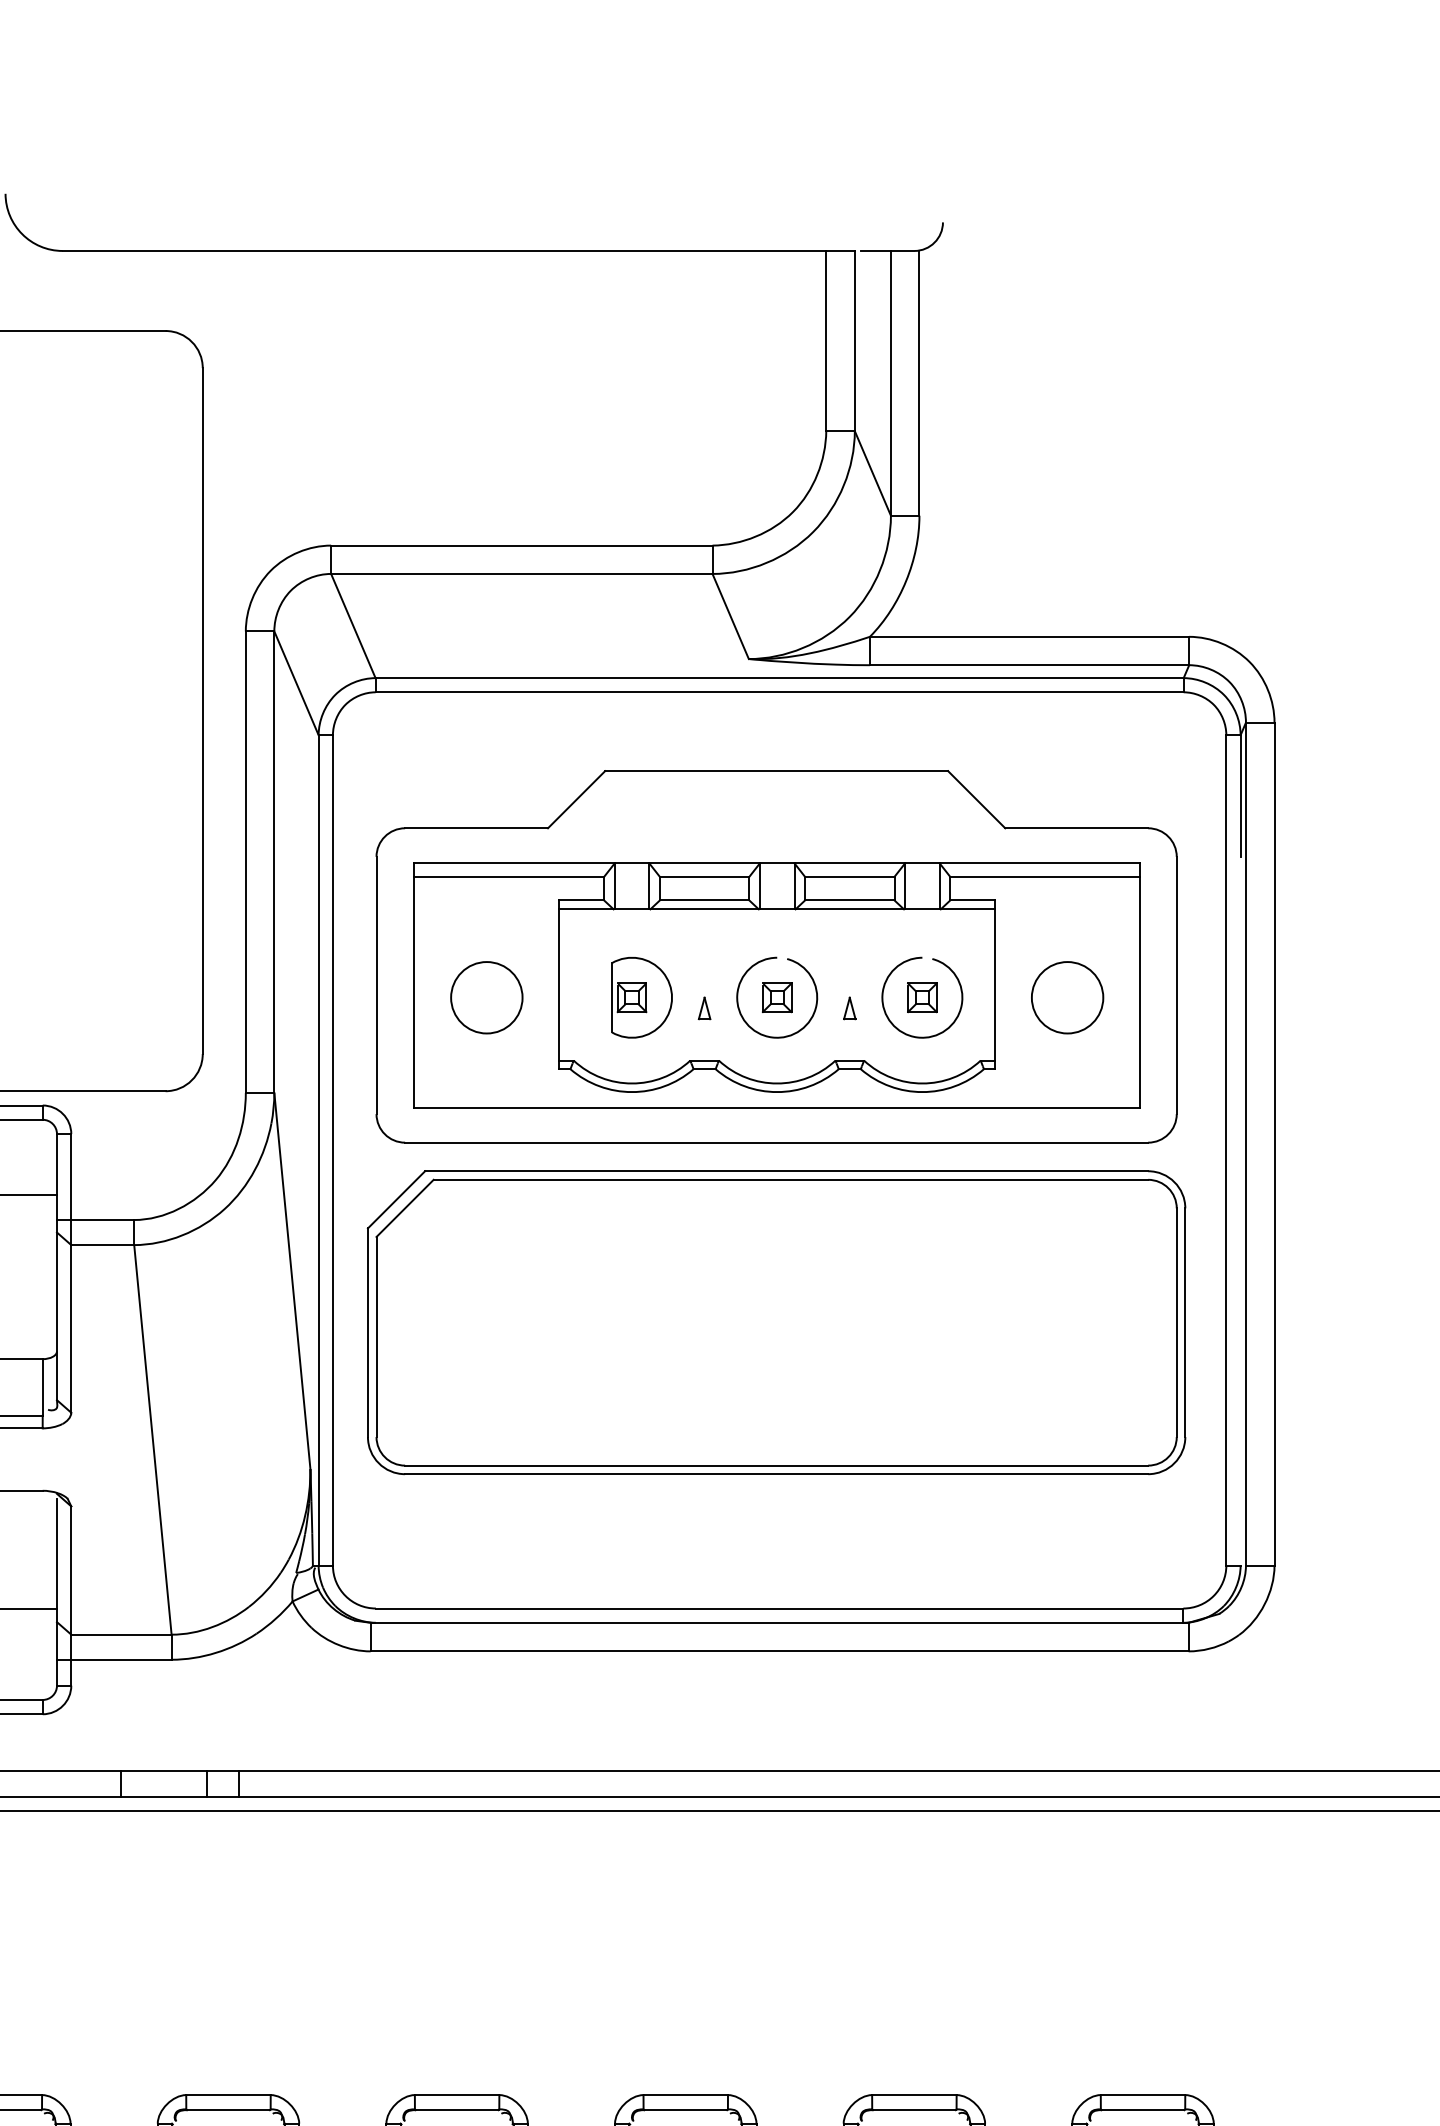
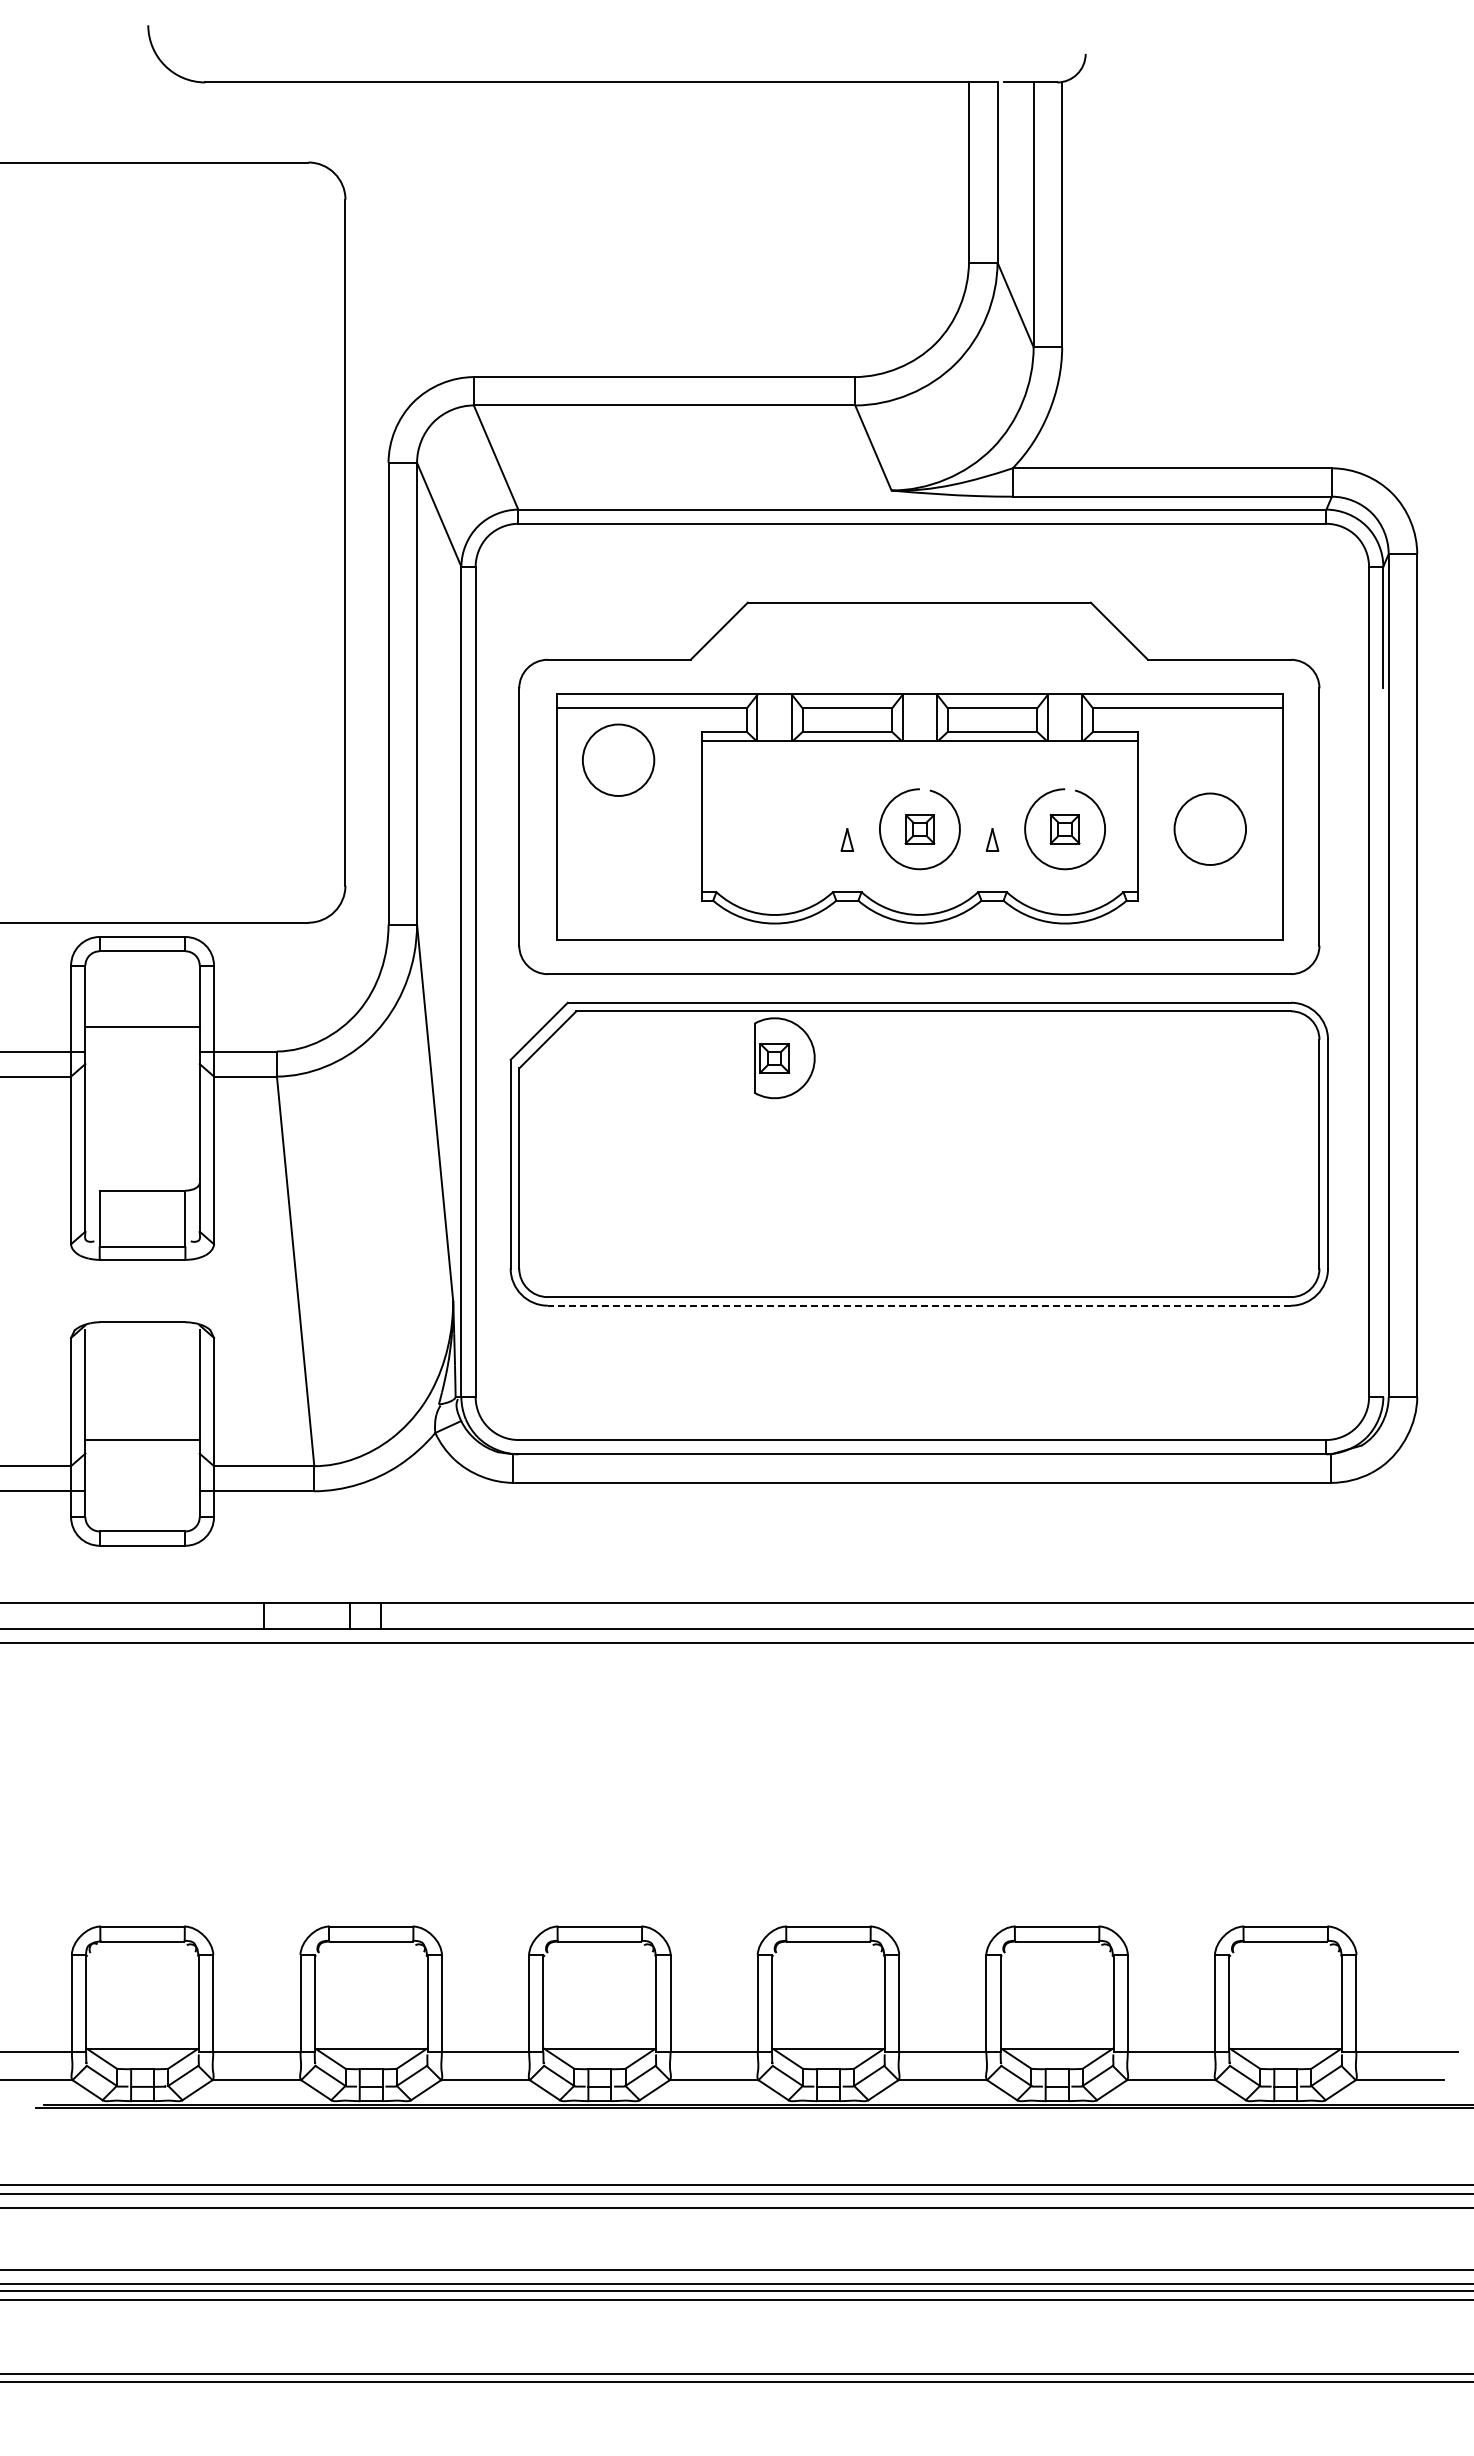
circle: (486, 997) -> (618, 759), moved
part: (641, 998) -> (784, 1058), moved
line: (776, 1474) -> (919, 1305), solid -> dashed

